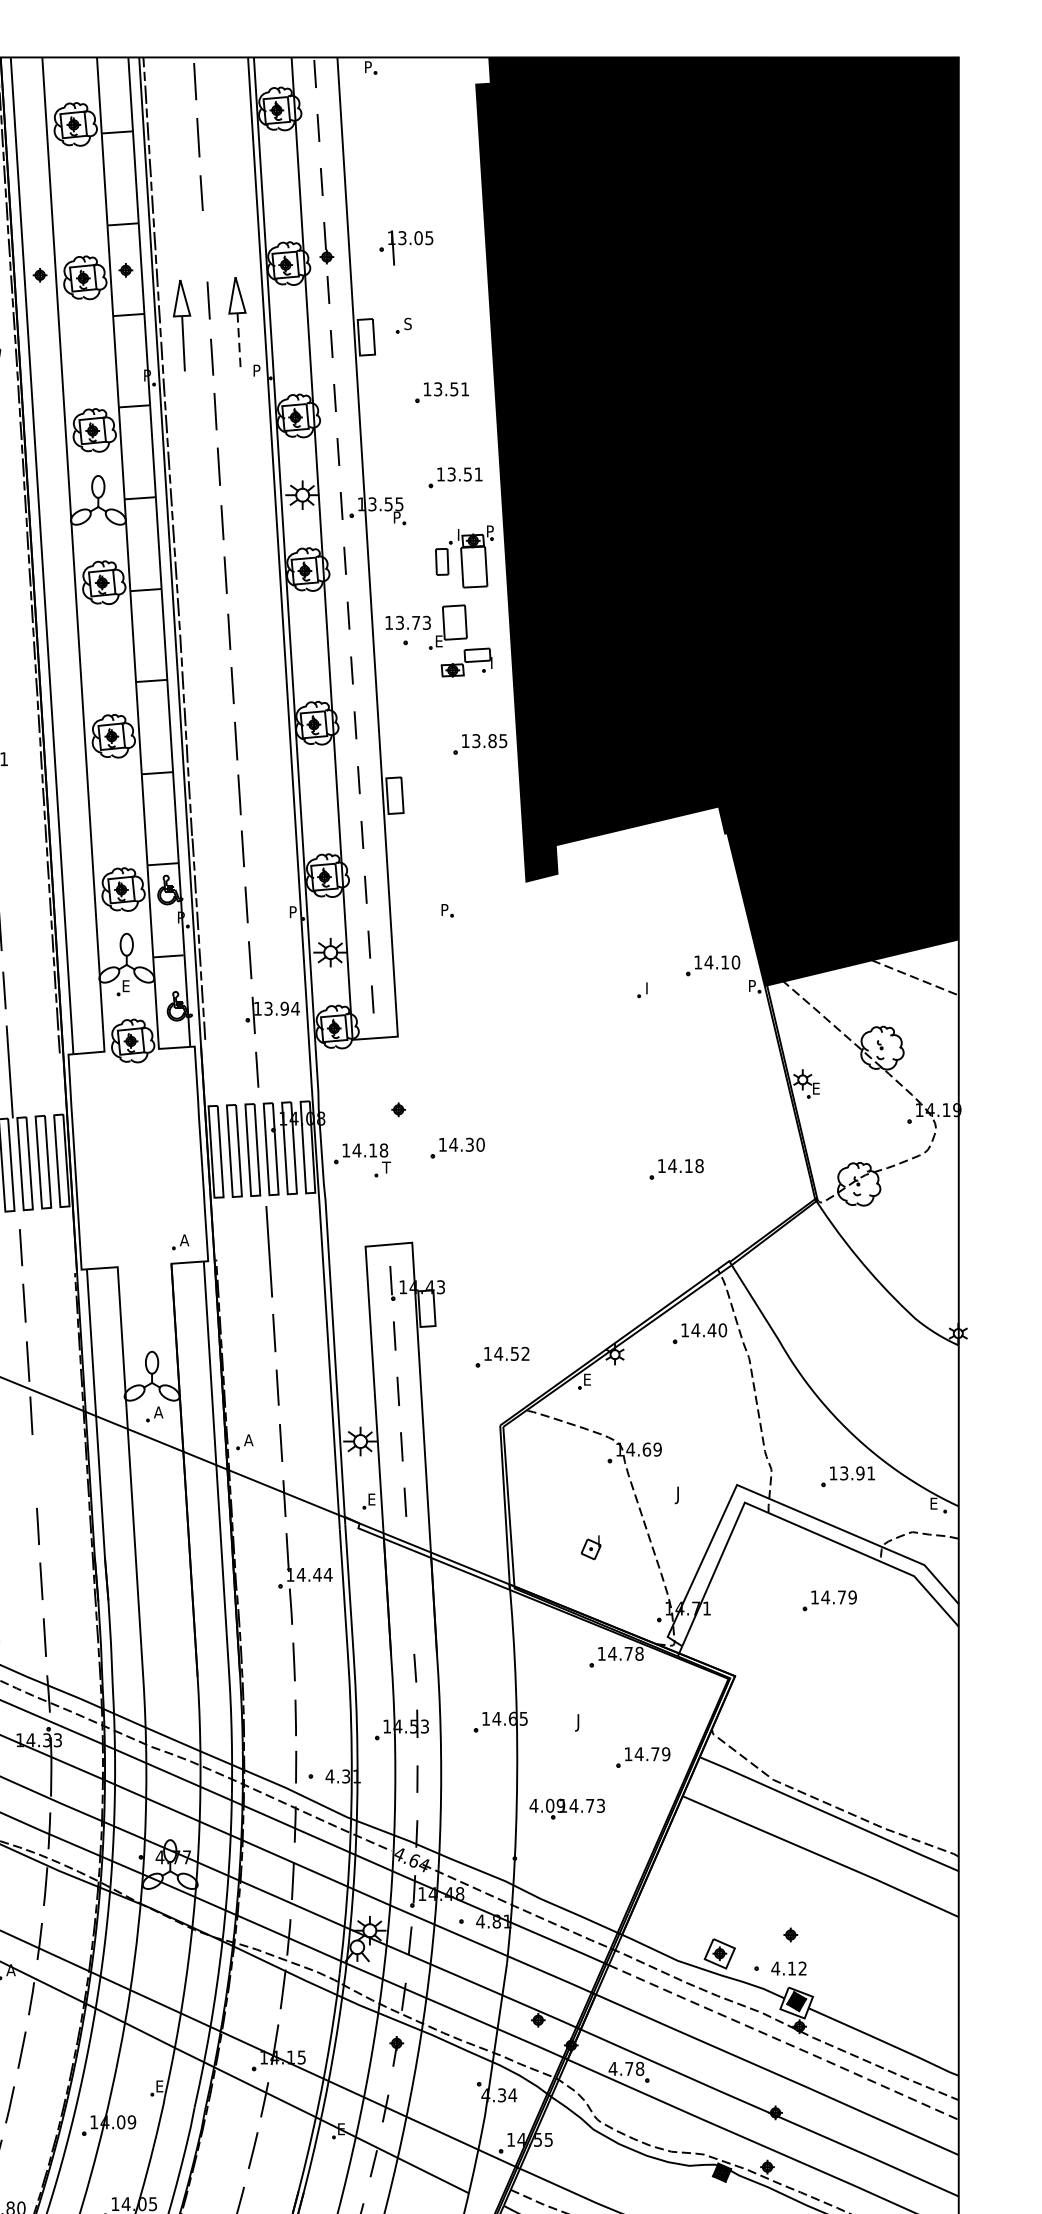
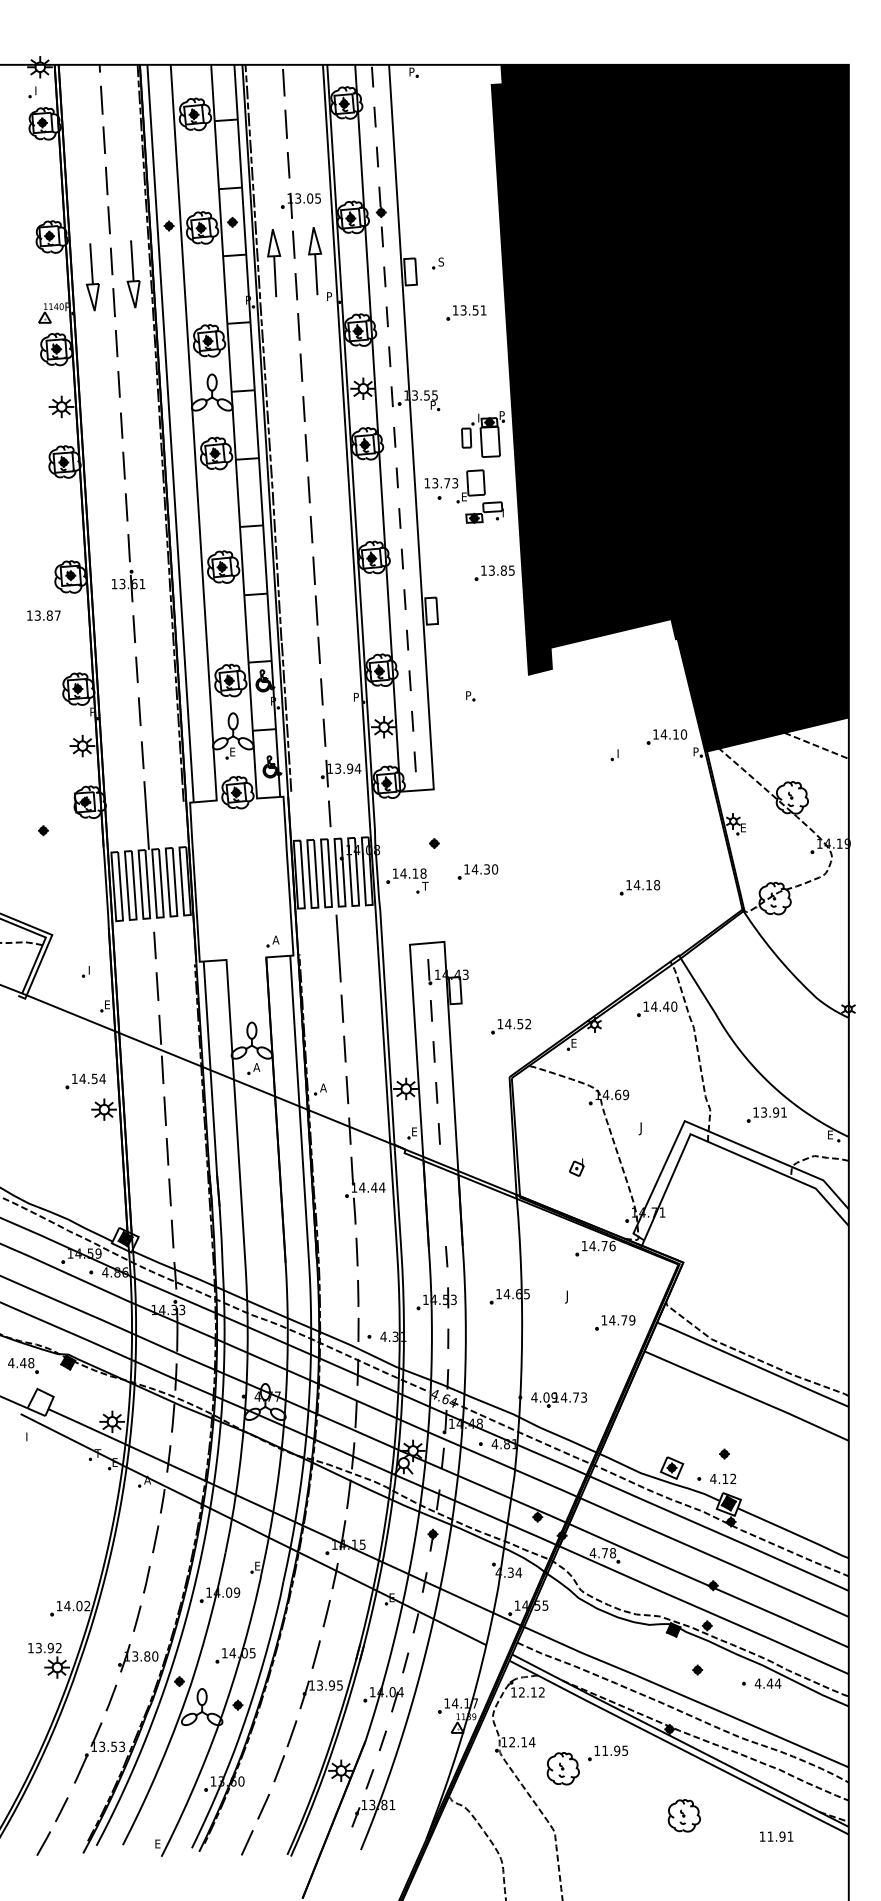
part: (405, 247) -> (300, 205), moved
line: (239, 340) -> (316, 274), dashed -> solid
part: (455, 477) -> (476, 375), removed
line: (33, 1470) -> (164, 1110), added
part: (829, 1600) -> (753, 1206), removed
text: (639, 1653) -> (612, 1245), 14.78 -> 14.76
part: (566, 1808) -> (558, 1399), moved
line: (783, 2042) -> (719, 1533), dashed -> solid

